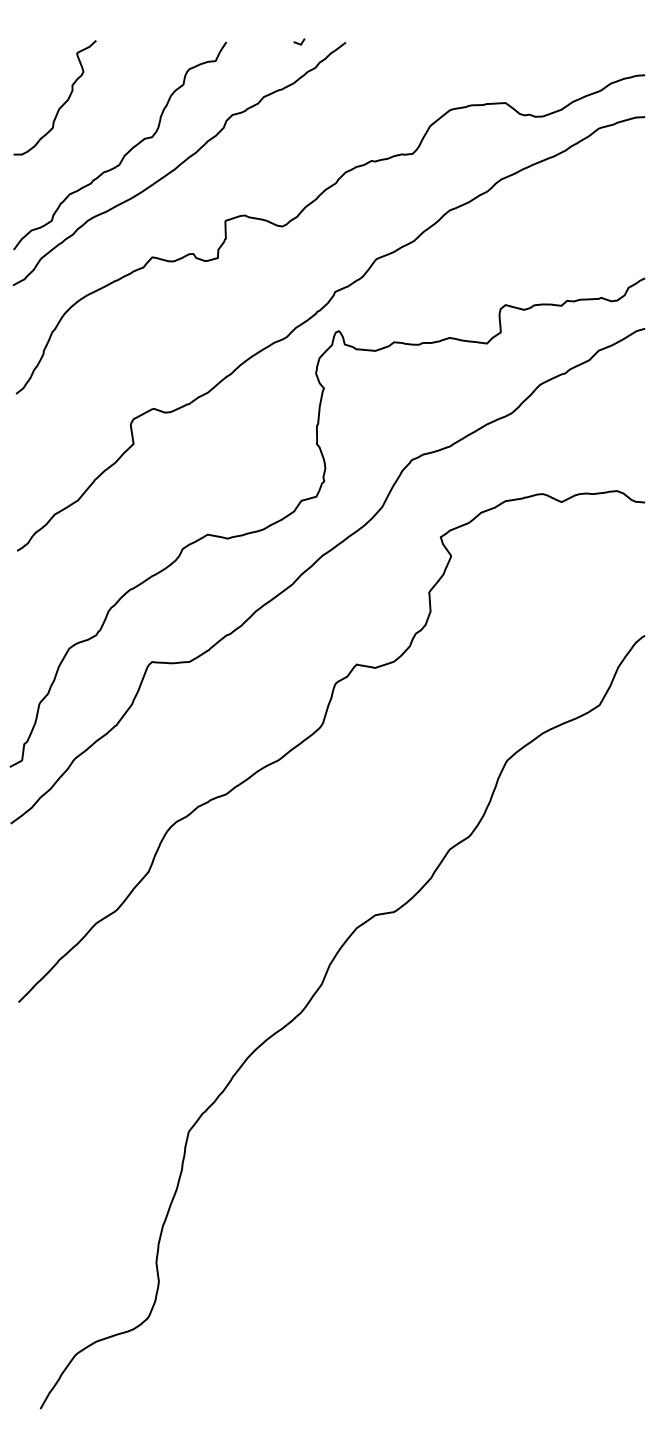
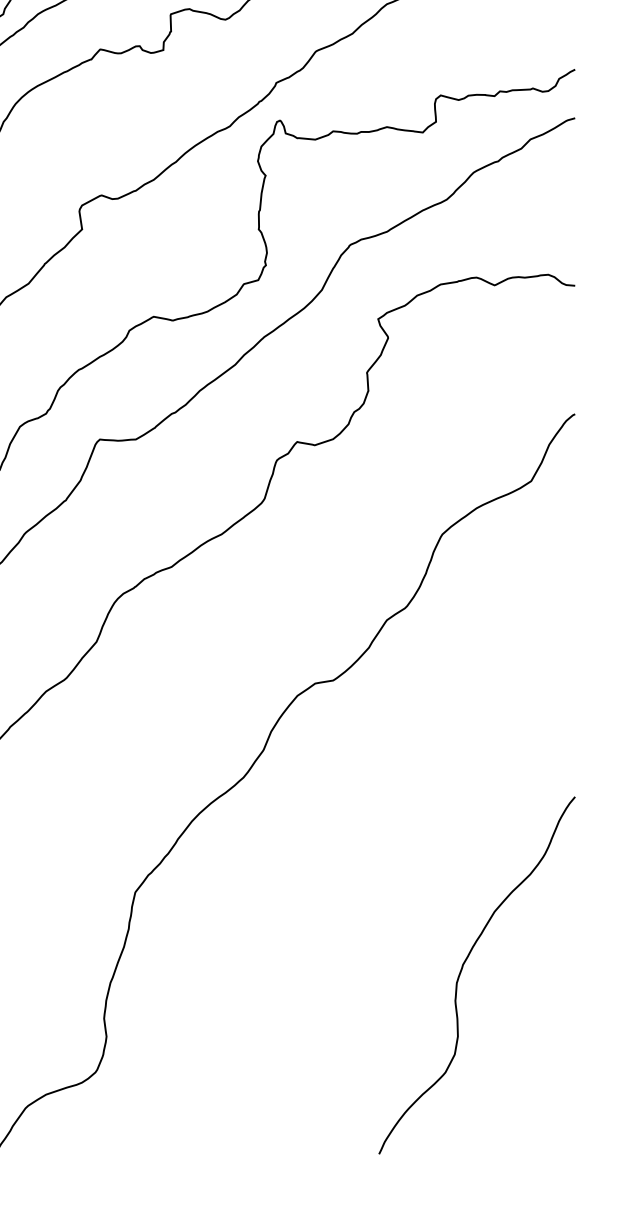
curve: (528, 1211) -> (462, 969), added

